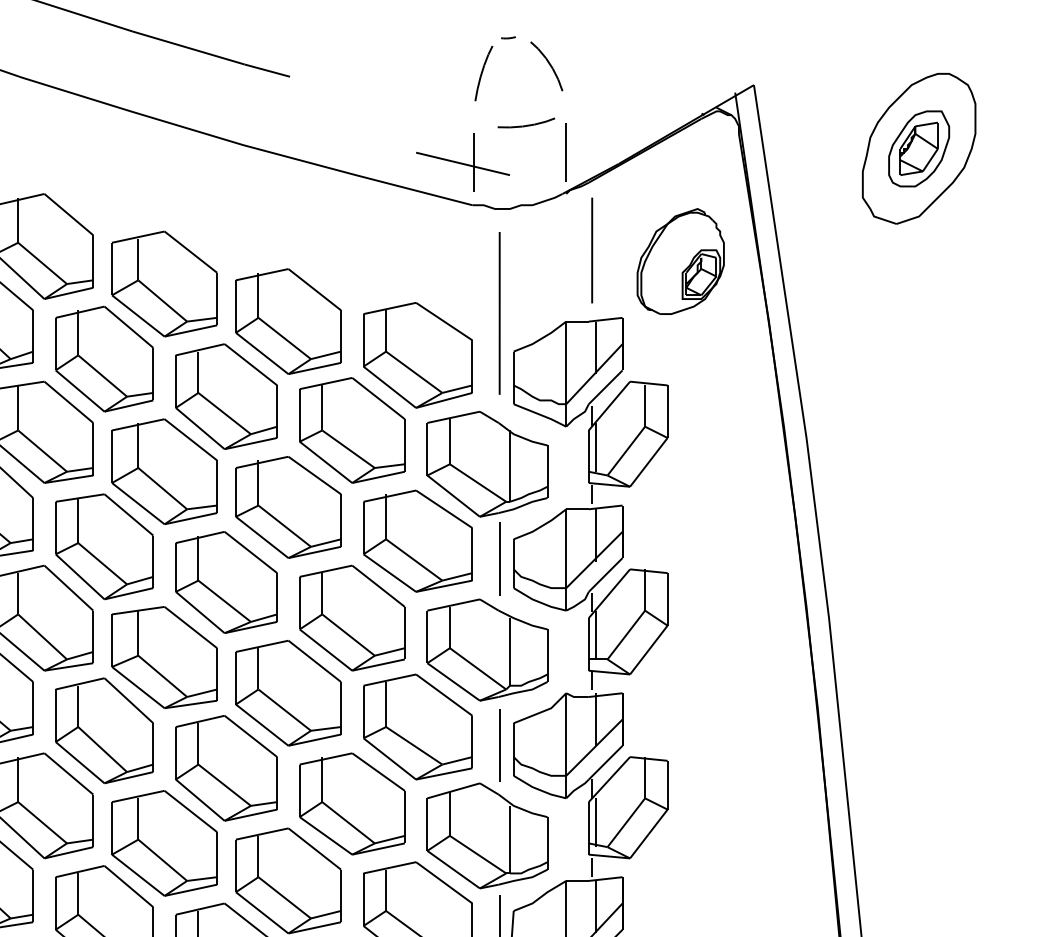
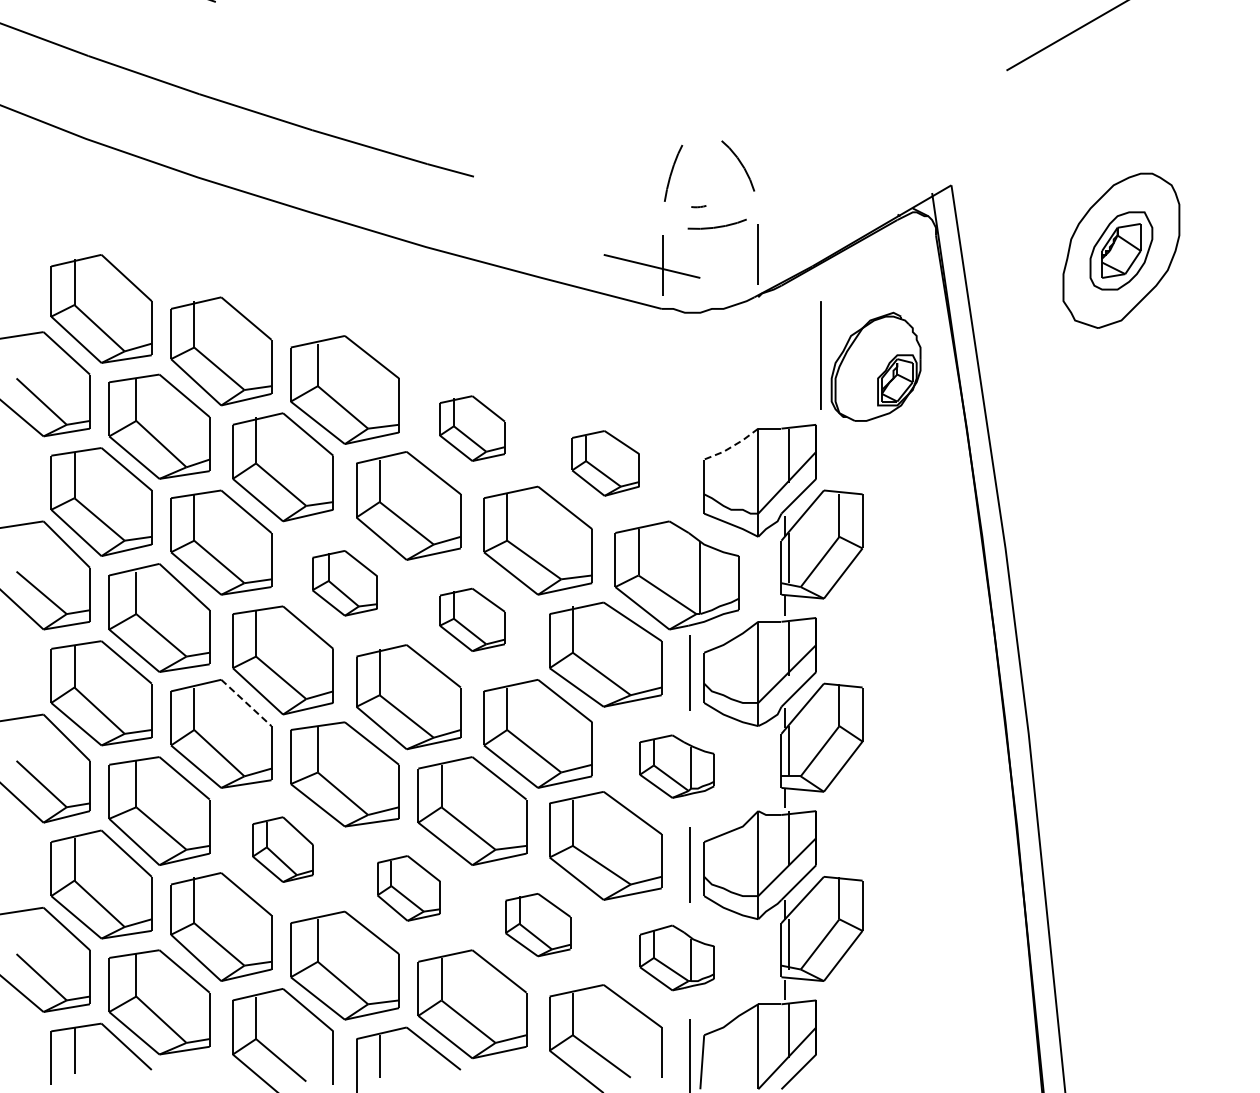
line: (508, 37) -> (698, 206), moved
line: (591, 250) -> (820, 355), moved
line: (499, 312) -> (689, 419), removed
part: (288, 321) -> (472, 428), size x0.6
line: (541, 338) -> (732, 446), solid -> dashed
part: (417, 355) -> (605, 463), size x0.6
part: (164, 472) -> (344, 583), size x0.6
part: (288, 507) -> (472, 619), size x0.6
line: (68, 588) -> (246, 703), solid -> dashed
part: (486, 649) -> (676, 766), size x0.6
part: (103, 730) -> (282, 849), size x0.6
part: (226, 768) -> (408, 888), size x0.6
part: (351, 803) -> (537, 924), size x0.6
part: (486, 835) -> (676, 957), size x0.6

